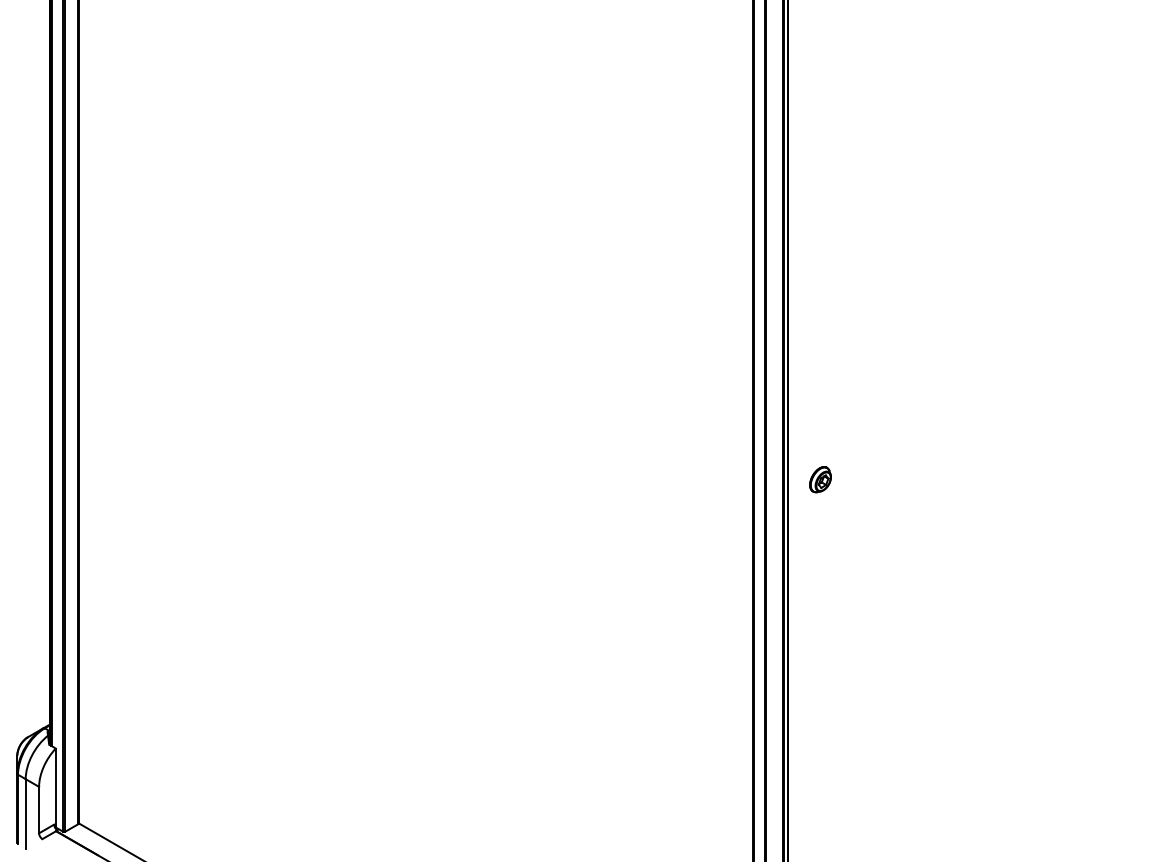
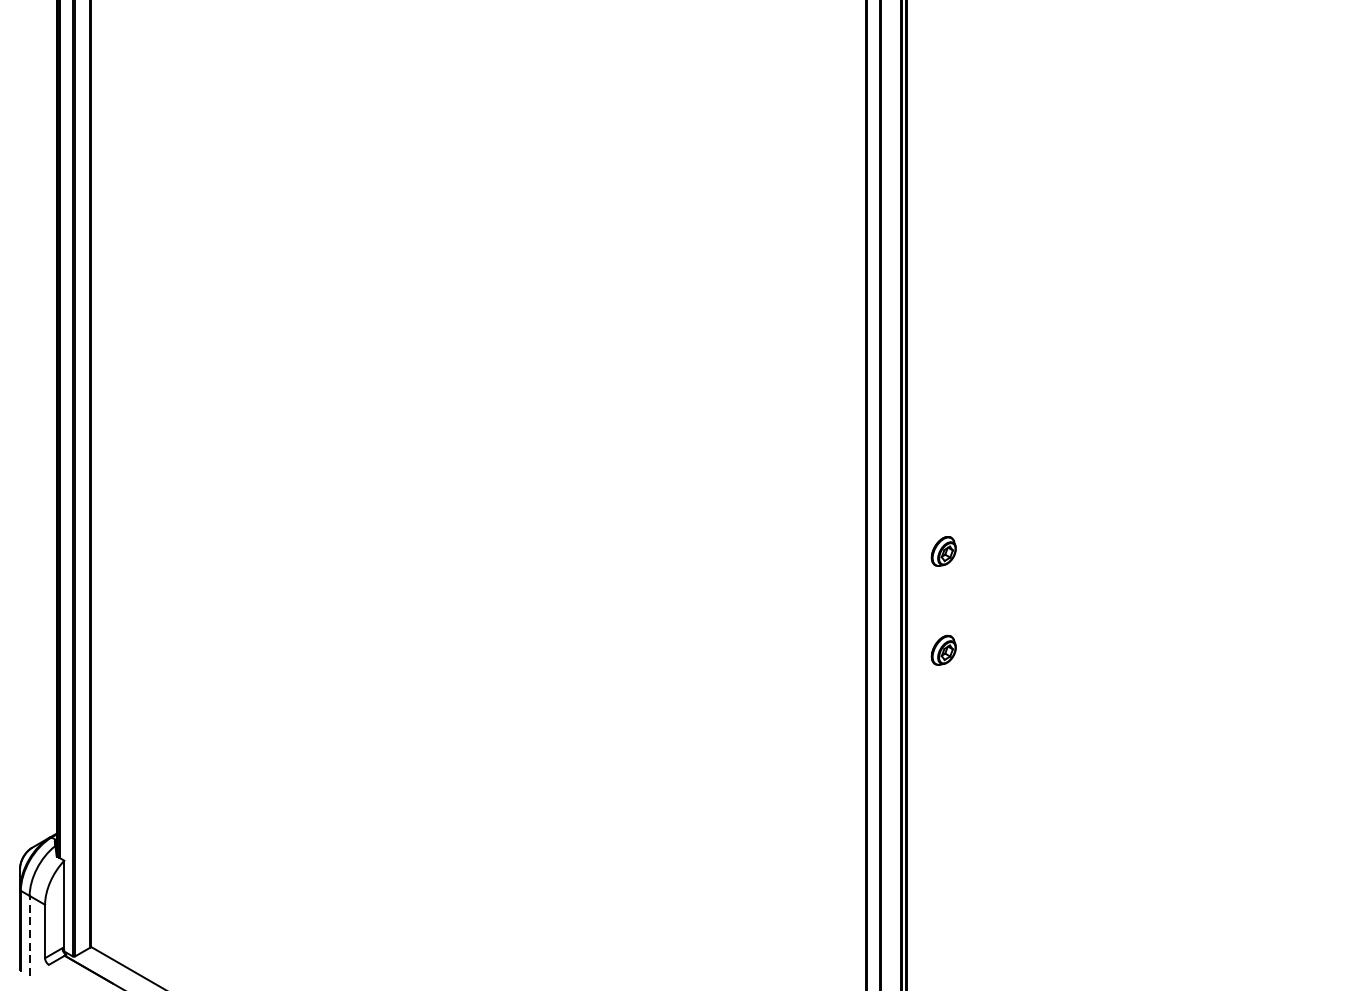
part: (820, 565) -> (943, 650), added
line: (25, 813) -> (29, 935), solid -> dashed

